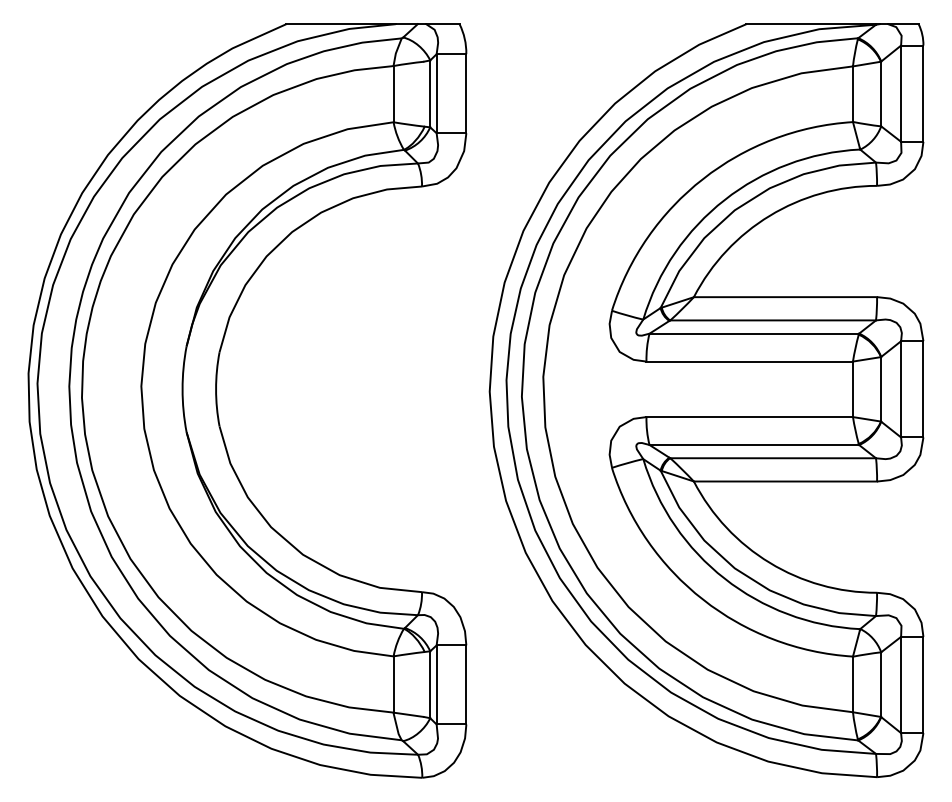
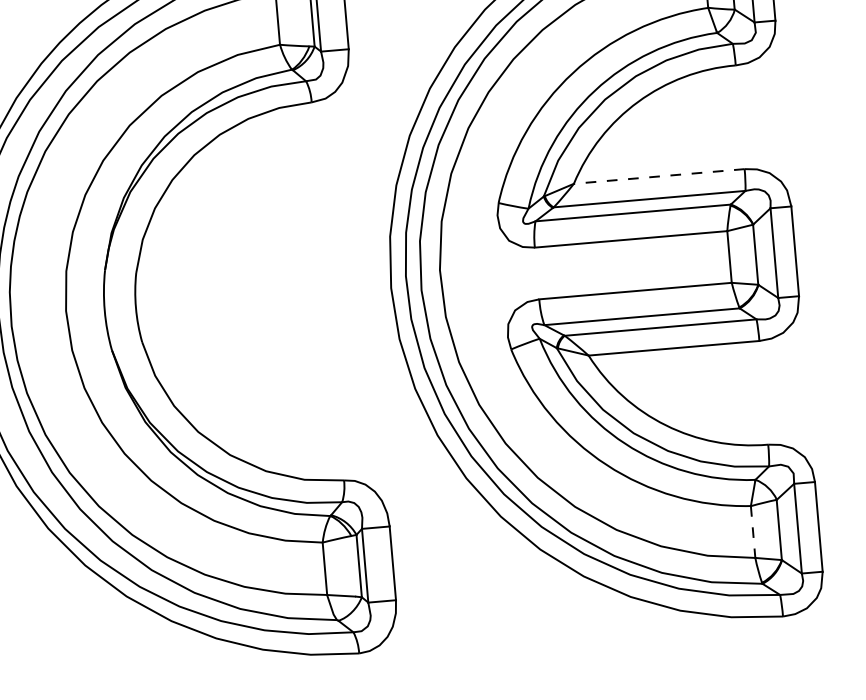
line: (785, 297) -> (659, 176), solid -> dashed
line: (852, 684) -> (752, 532), solid -> dashed

